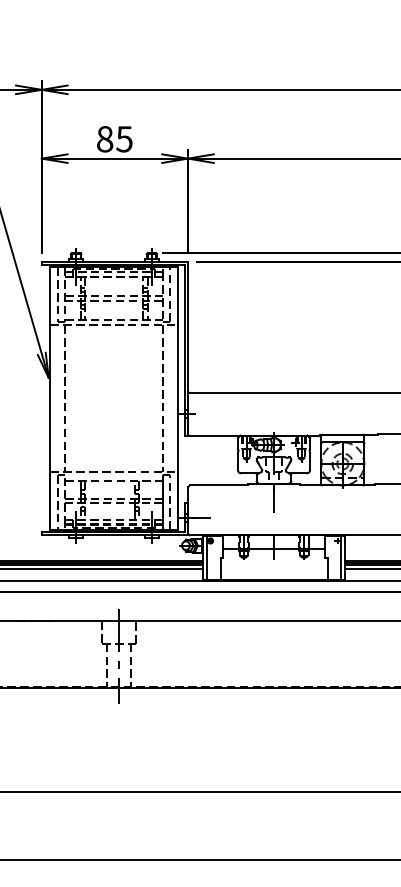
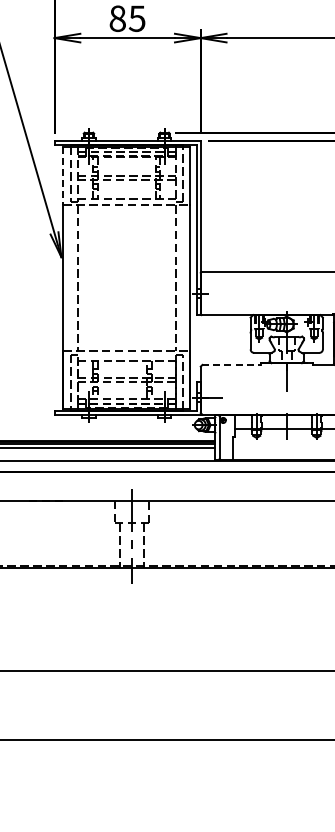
line: (50, 296) -> (63, 175), solid -> dashed
line: (219, 485) -> (232, 364), solid -> dashed

